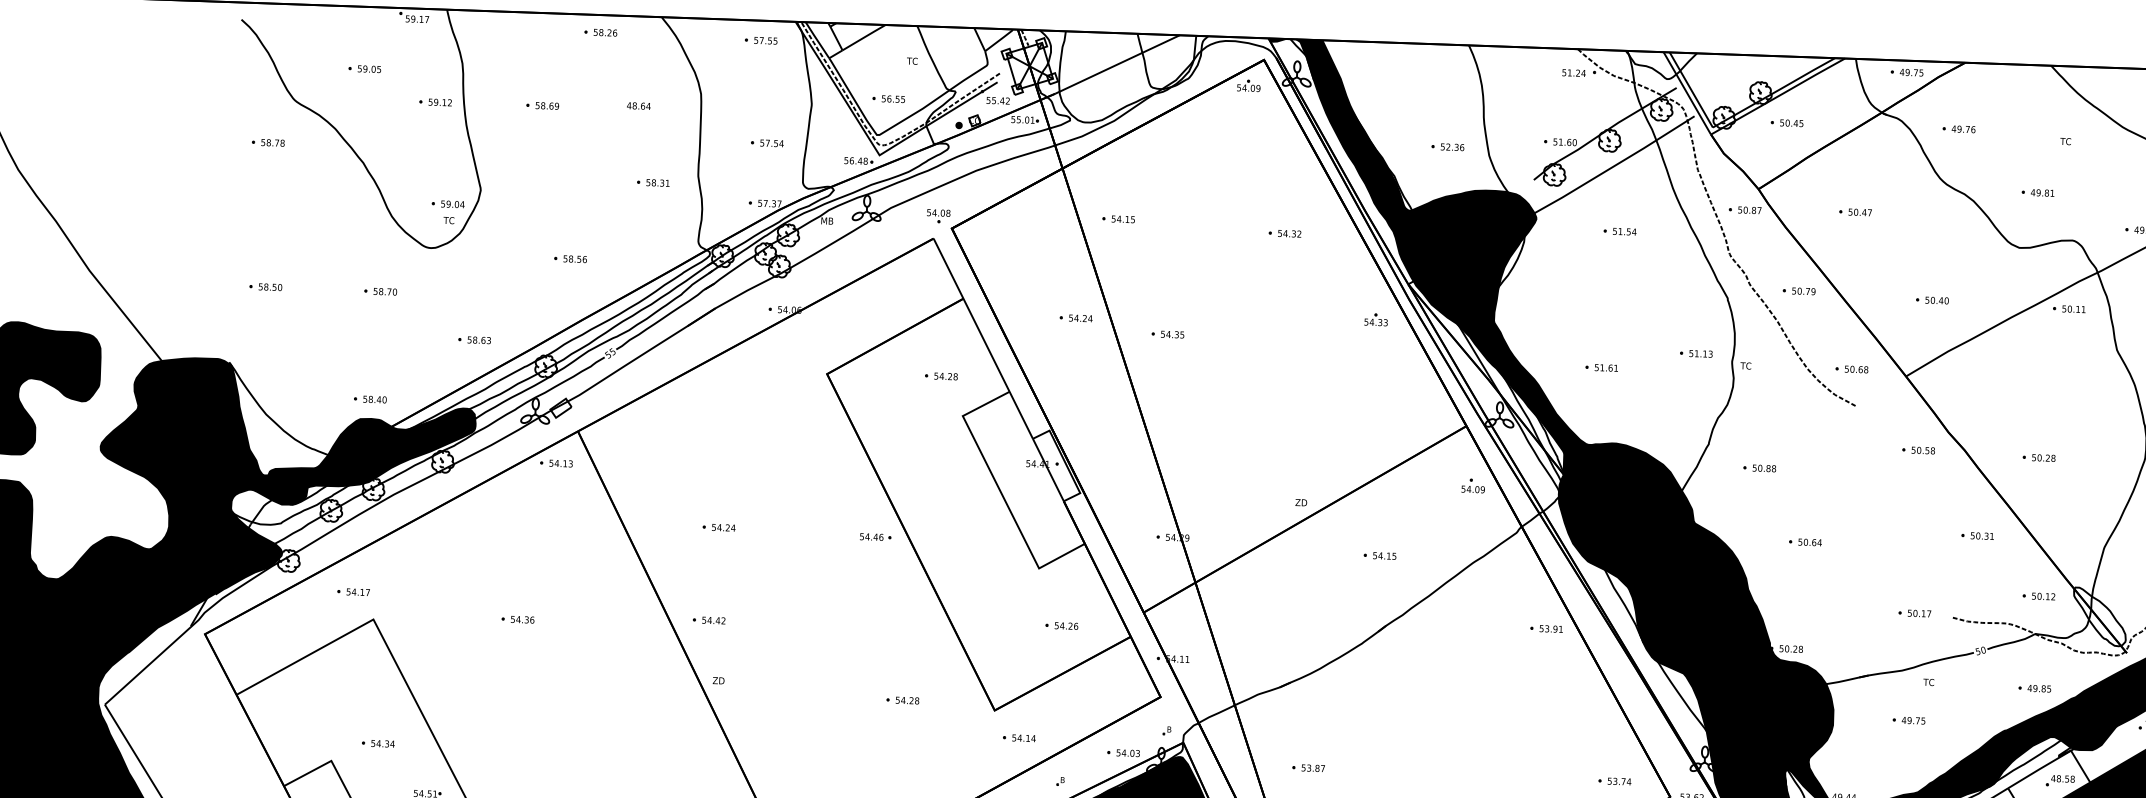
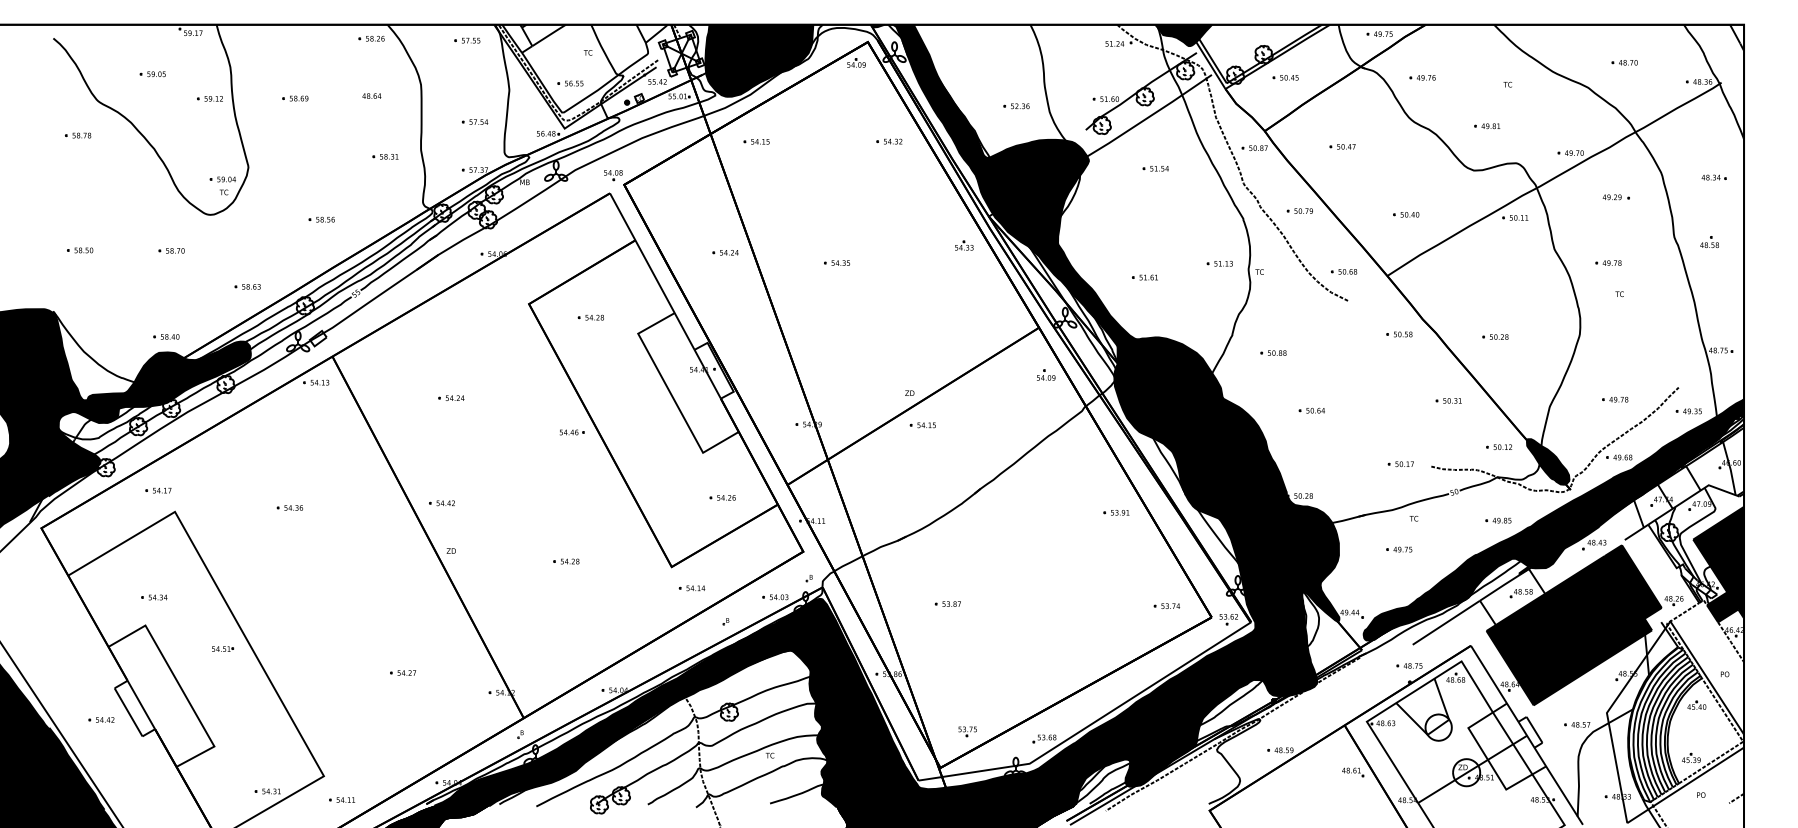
part: (600, 32) -> (371, 38), moved
fill: (1660, 65) -> (1183, 35), added
fill: (1127, 78) -> (759, 60), added
part: (1118, 218) -> (756, 141), moved
part: (1285, 233) -> (889, 141), moved
part: (1167, 333) -> (836, 262), moved
part: (940, 376) -> (590, 317), moved
part: (719, 526) -> (451, 397), moved
part: (1379, 556) -> (922, 425), moved
fill: (2098, 616) -> (1547, 461), added
part: (1546, 628) -> (1116, 512), moved
part: (903, 700) -> (566, 561), moved
part: (378, 743) -> (154, 597), moved
part: (1308, 767) -> (947, 603), moved

